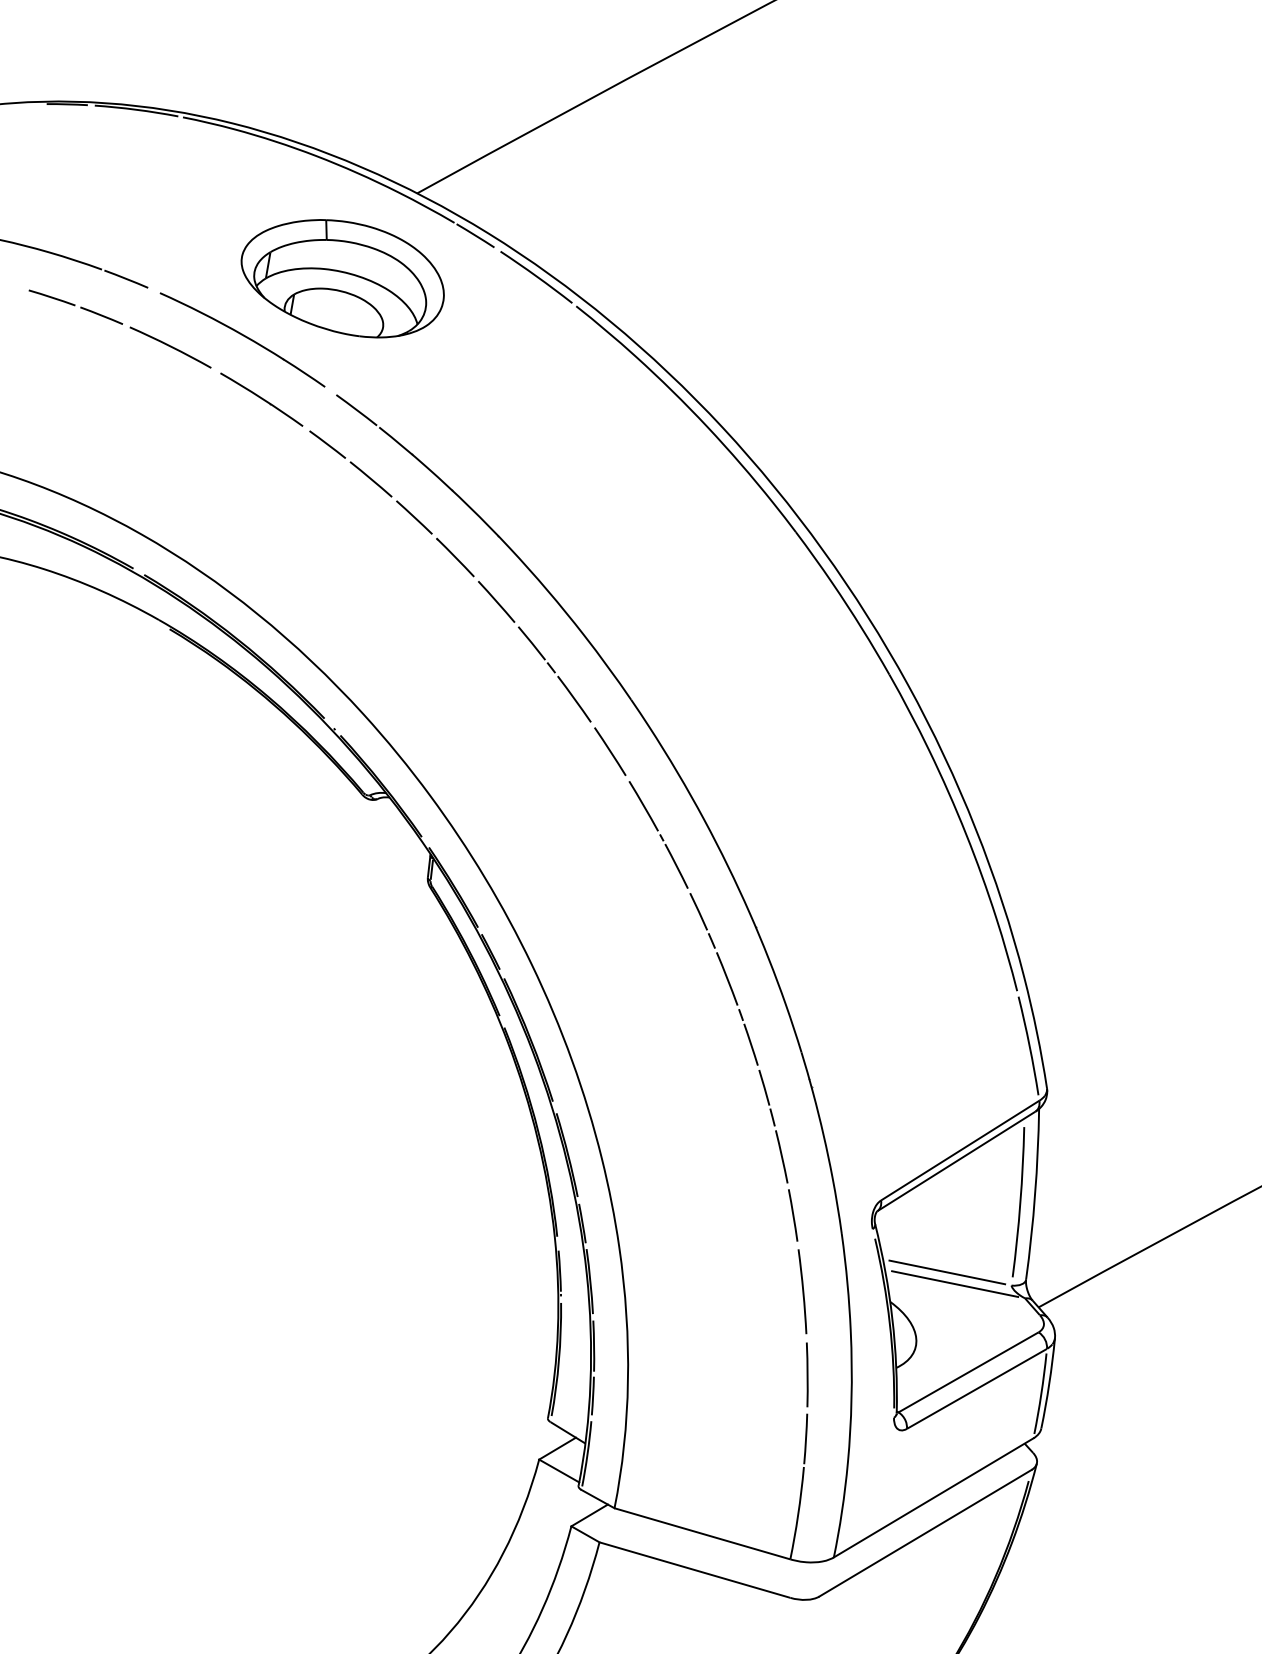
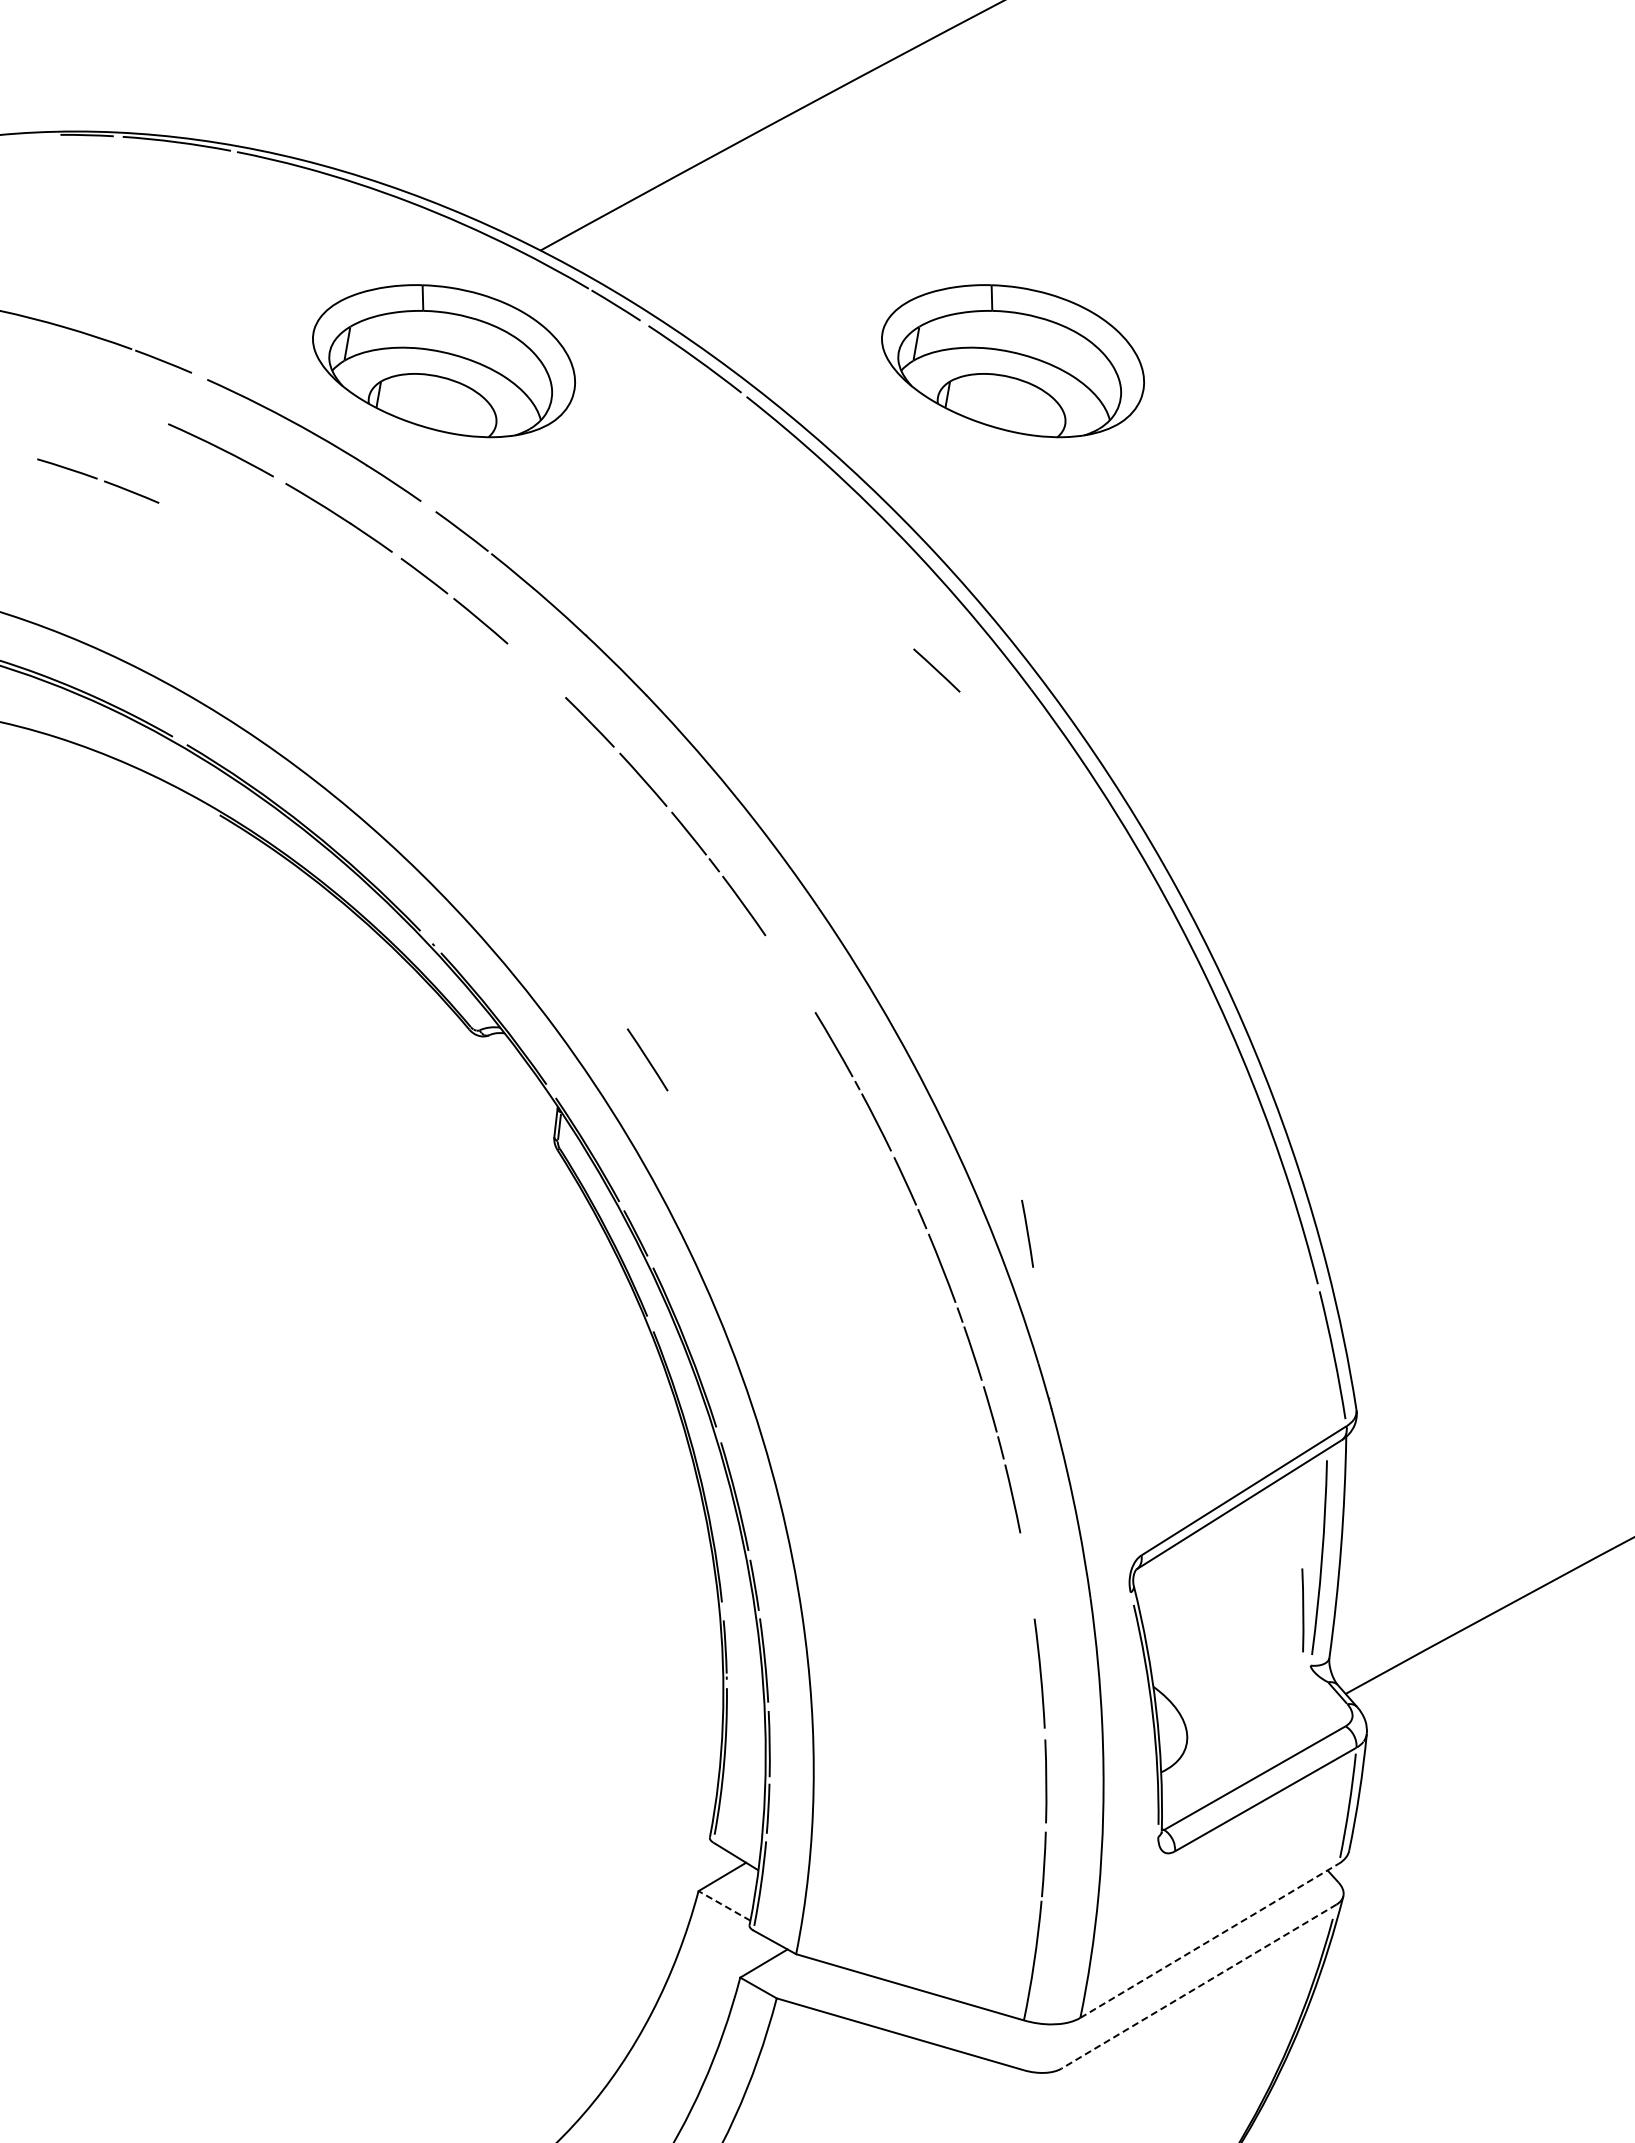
part: (781, 279) -> (1012, 361), added
part: (76, 306) -> (98, 480), moved
line: (414, 517) -> (936, 670), moved
line: (610, 751) -> (647, 1059), moved
line: (793, 1215) -> (1027, 1233), moved
line: (1005, 1243) -> (1302, 1610), added
line: (947, 1272) -> (1227, 1648), removed
line: (955, 1283) -> (1237, 1663), removed
line: (559, 1470) -> (724, 1905), solid -> dashed
line: (933, 1497) -> (1209, 1940), solid -> dashed
line: (925, 1533) -> (1198, 1986), solid -> dashed

